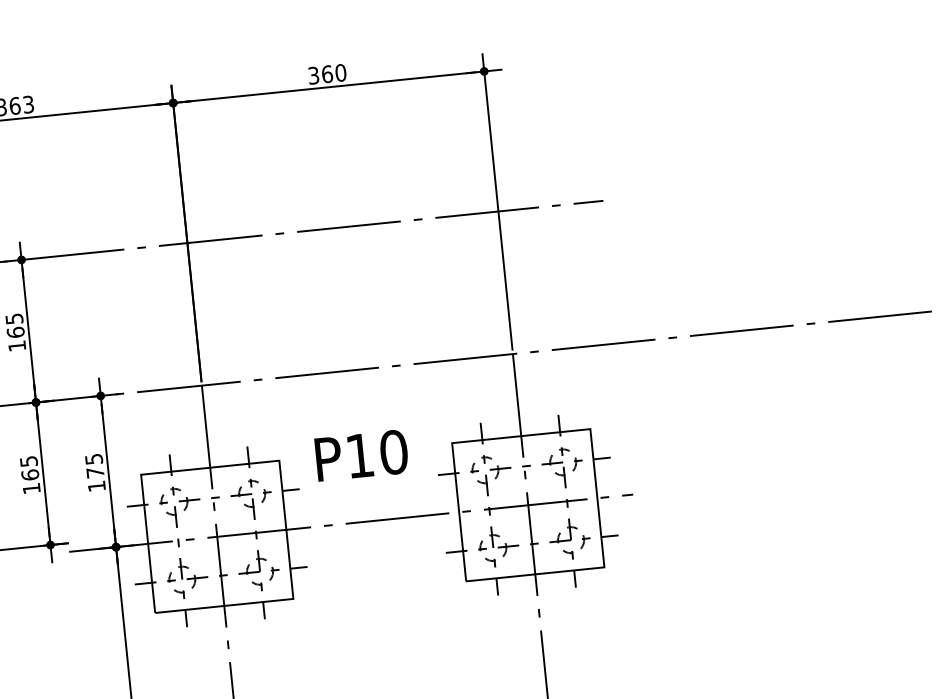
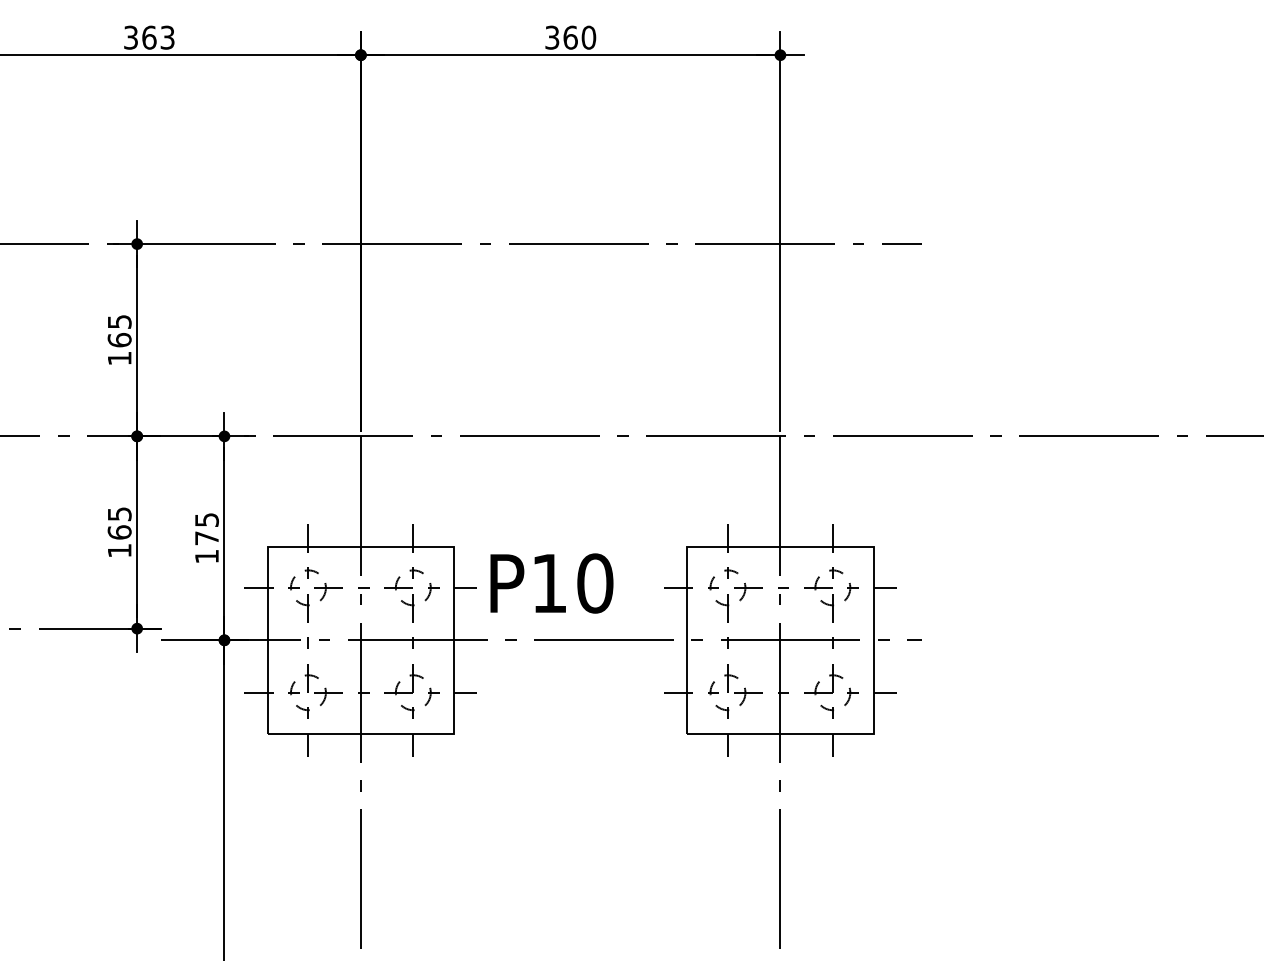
text: (361, 455) -> (551, 583), moved

